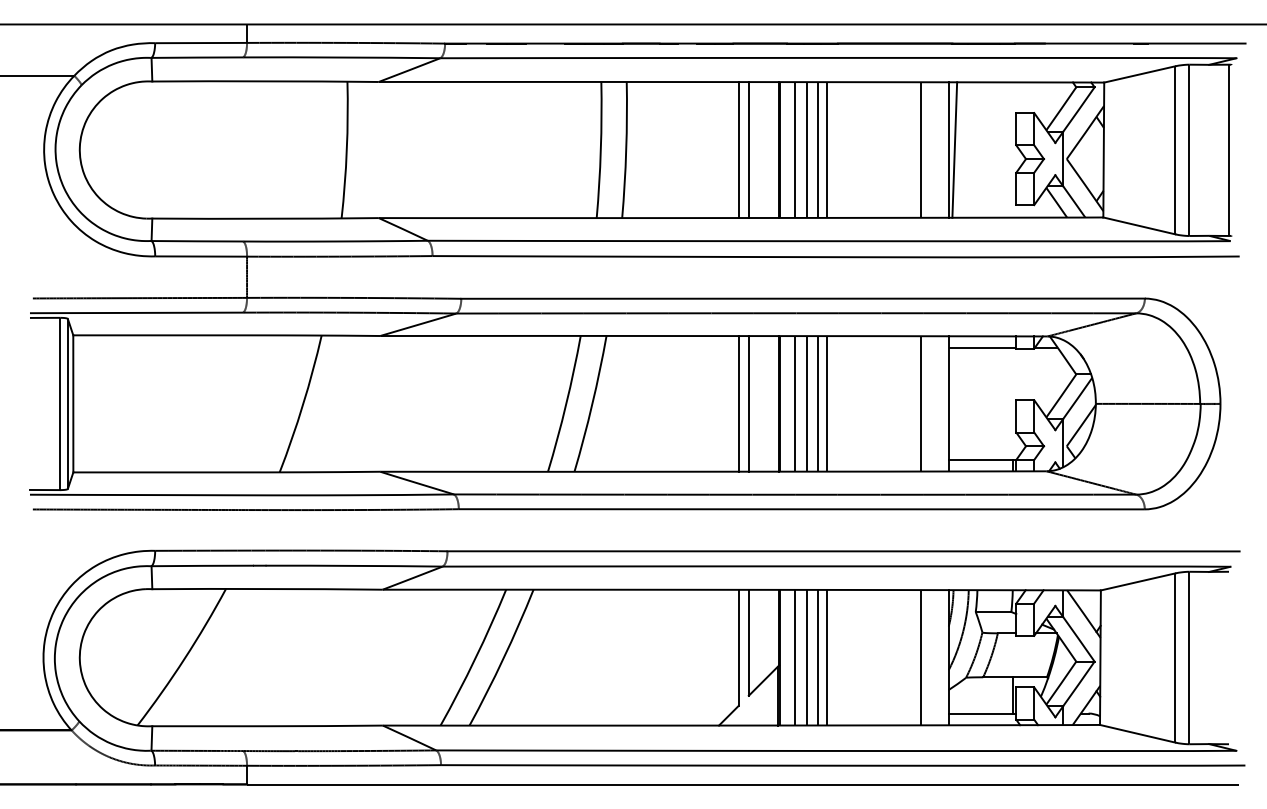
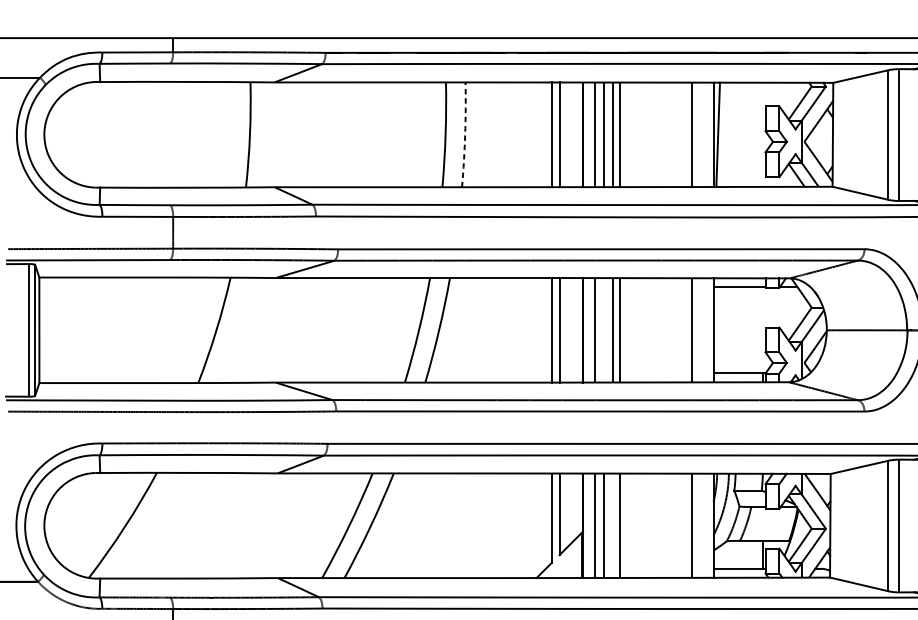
arc: (626, 150) -> (465, 135), solid -> dashed
line: (806, 403) -> (603, 330), removed
line: (818, 657) -> (613, 525), removed

